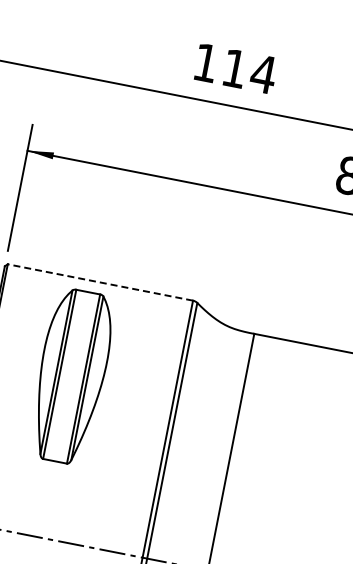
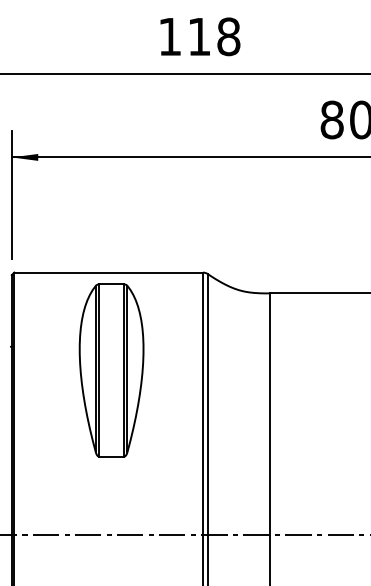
text: (263, 73) -> (228, 36), 114 -> 118
line: (100, 282) -> (108, 272), dashed -> solid
part: (71, 376) -> (111, 370), moved

